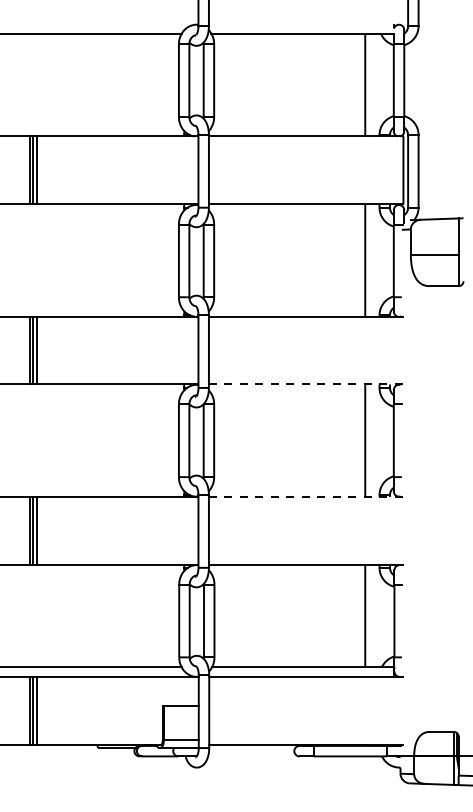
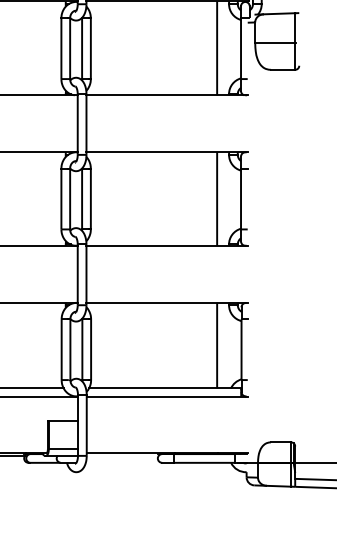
line: (305, 384) -> (167, 152), dashed -> solid
line: (305, 496) -> (167, 245), dashed -> solid

